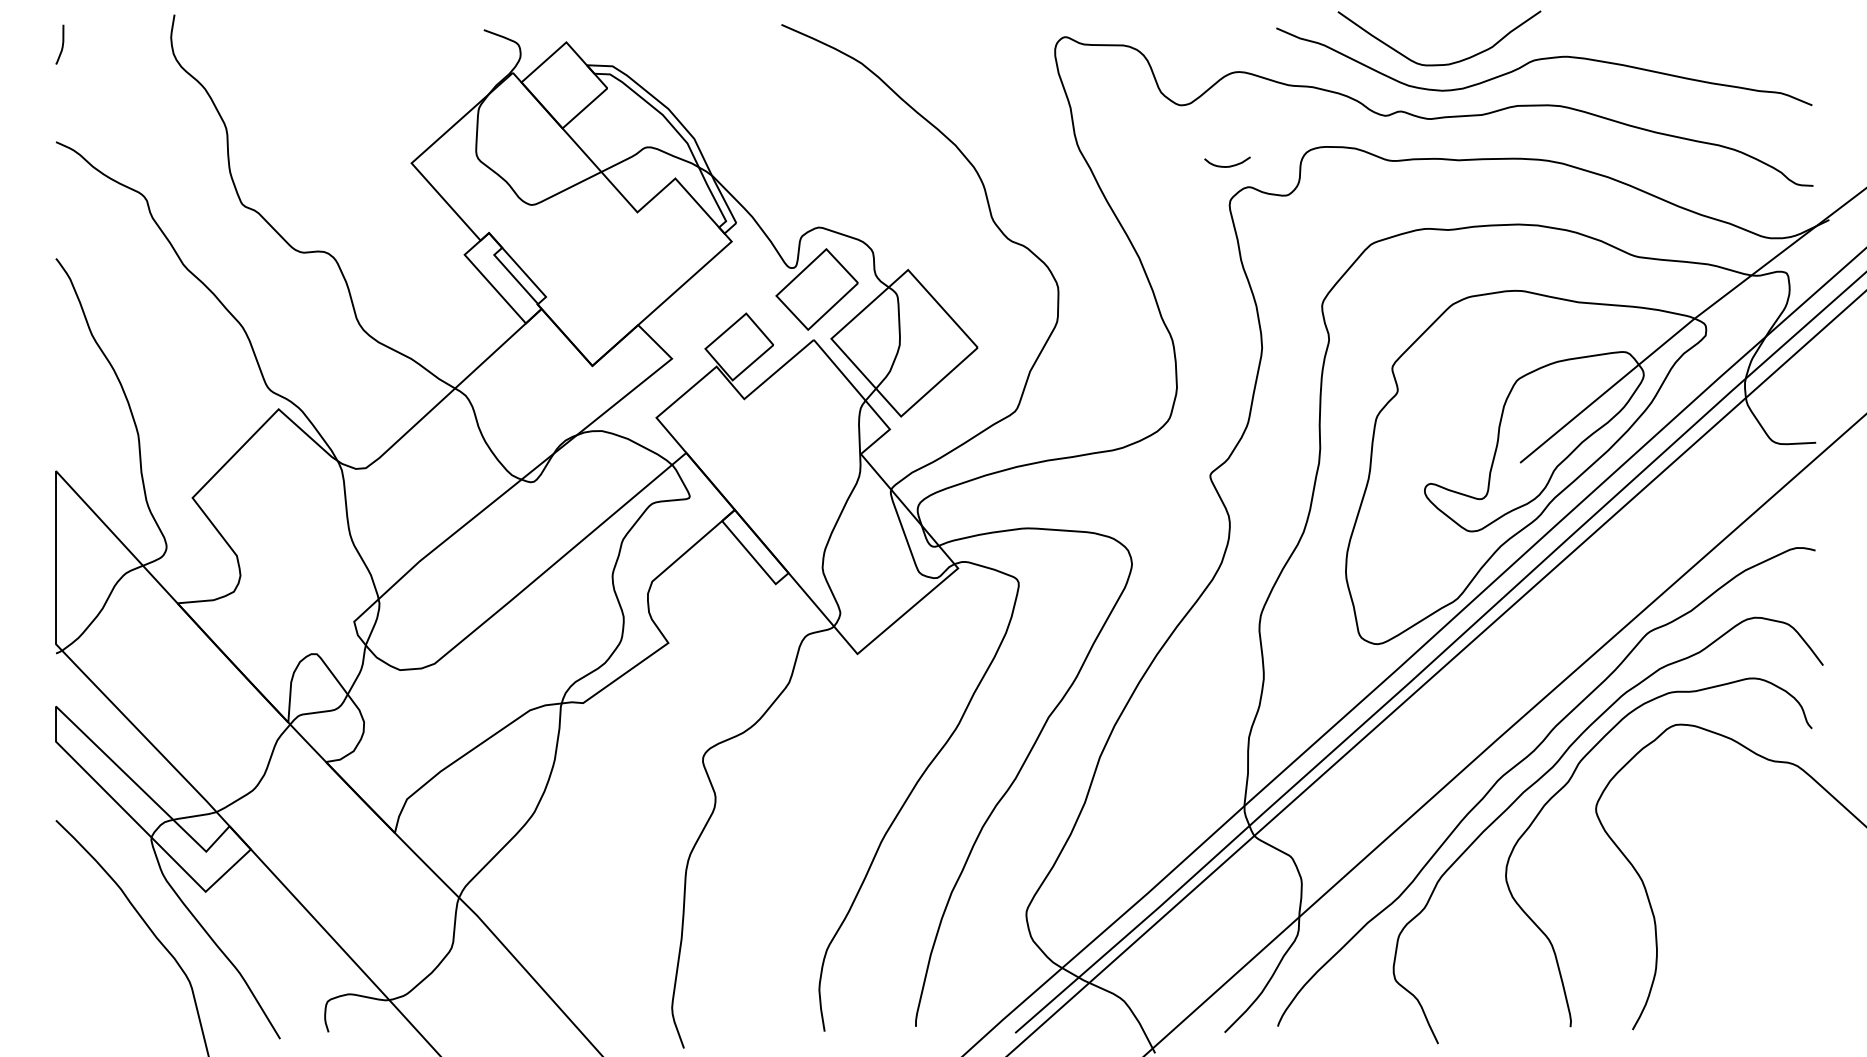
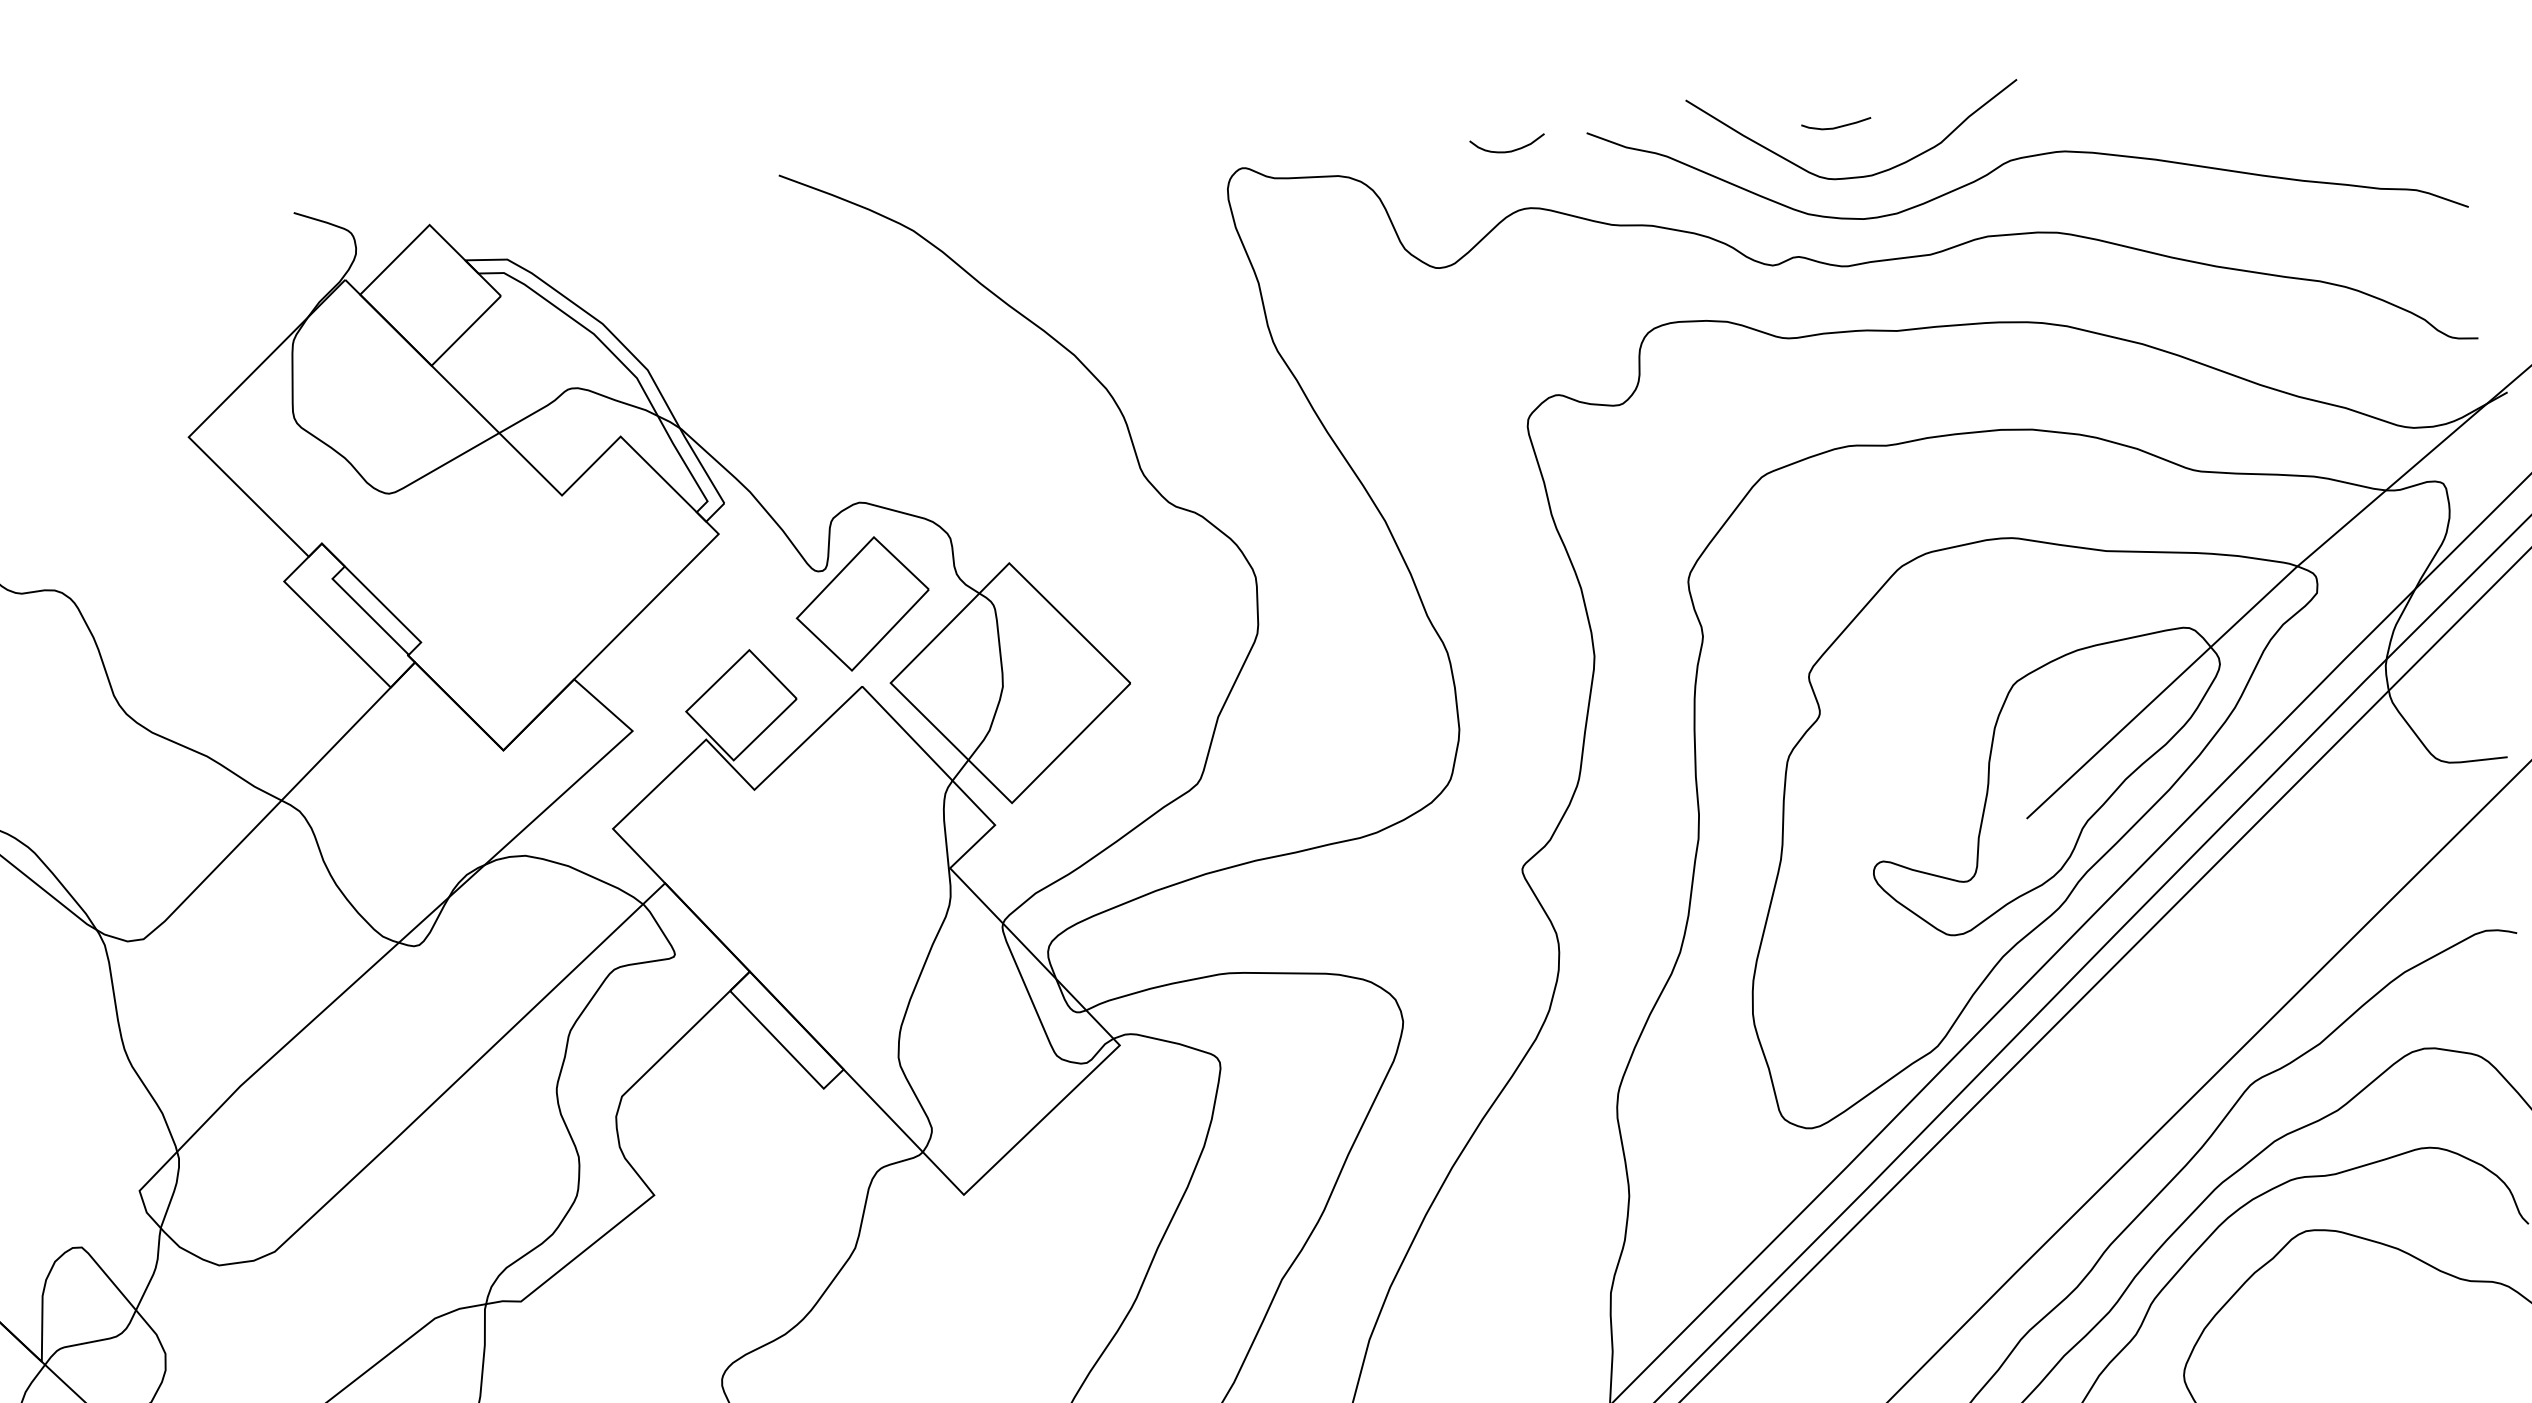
curve: (1428, 33) -> (1835, 126), added
curve: (1228, 165) -> (1509, 149), moved

